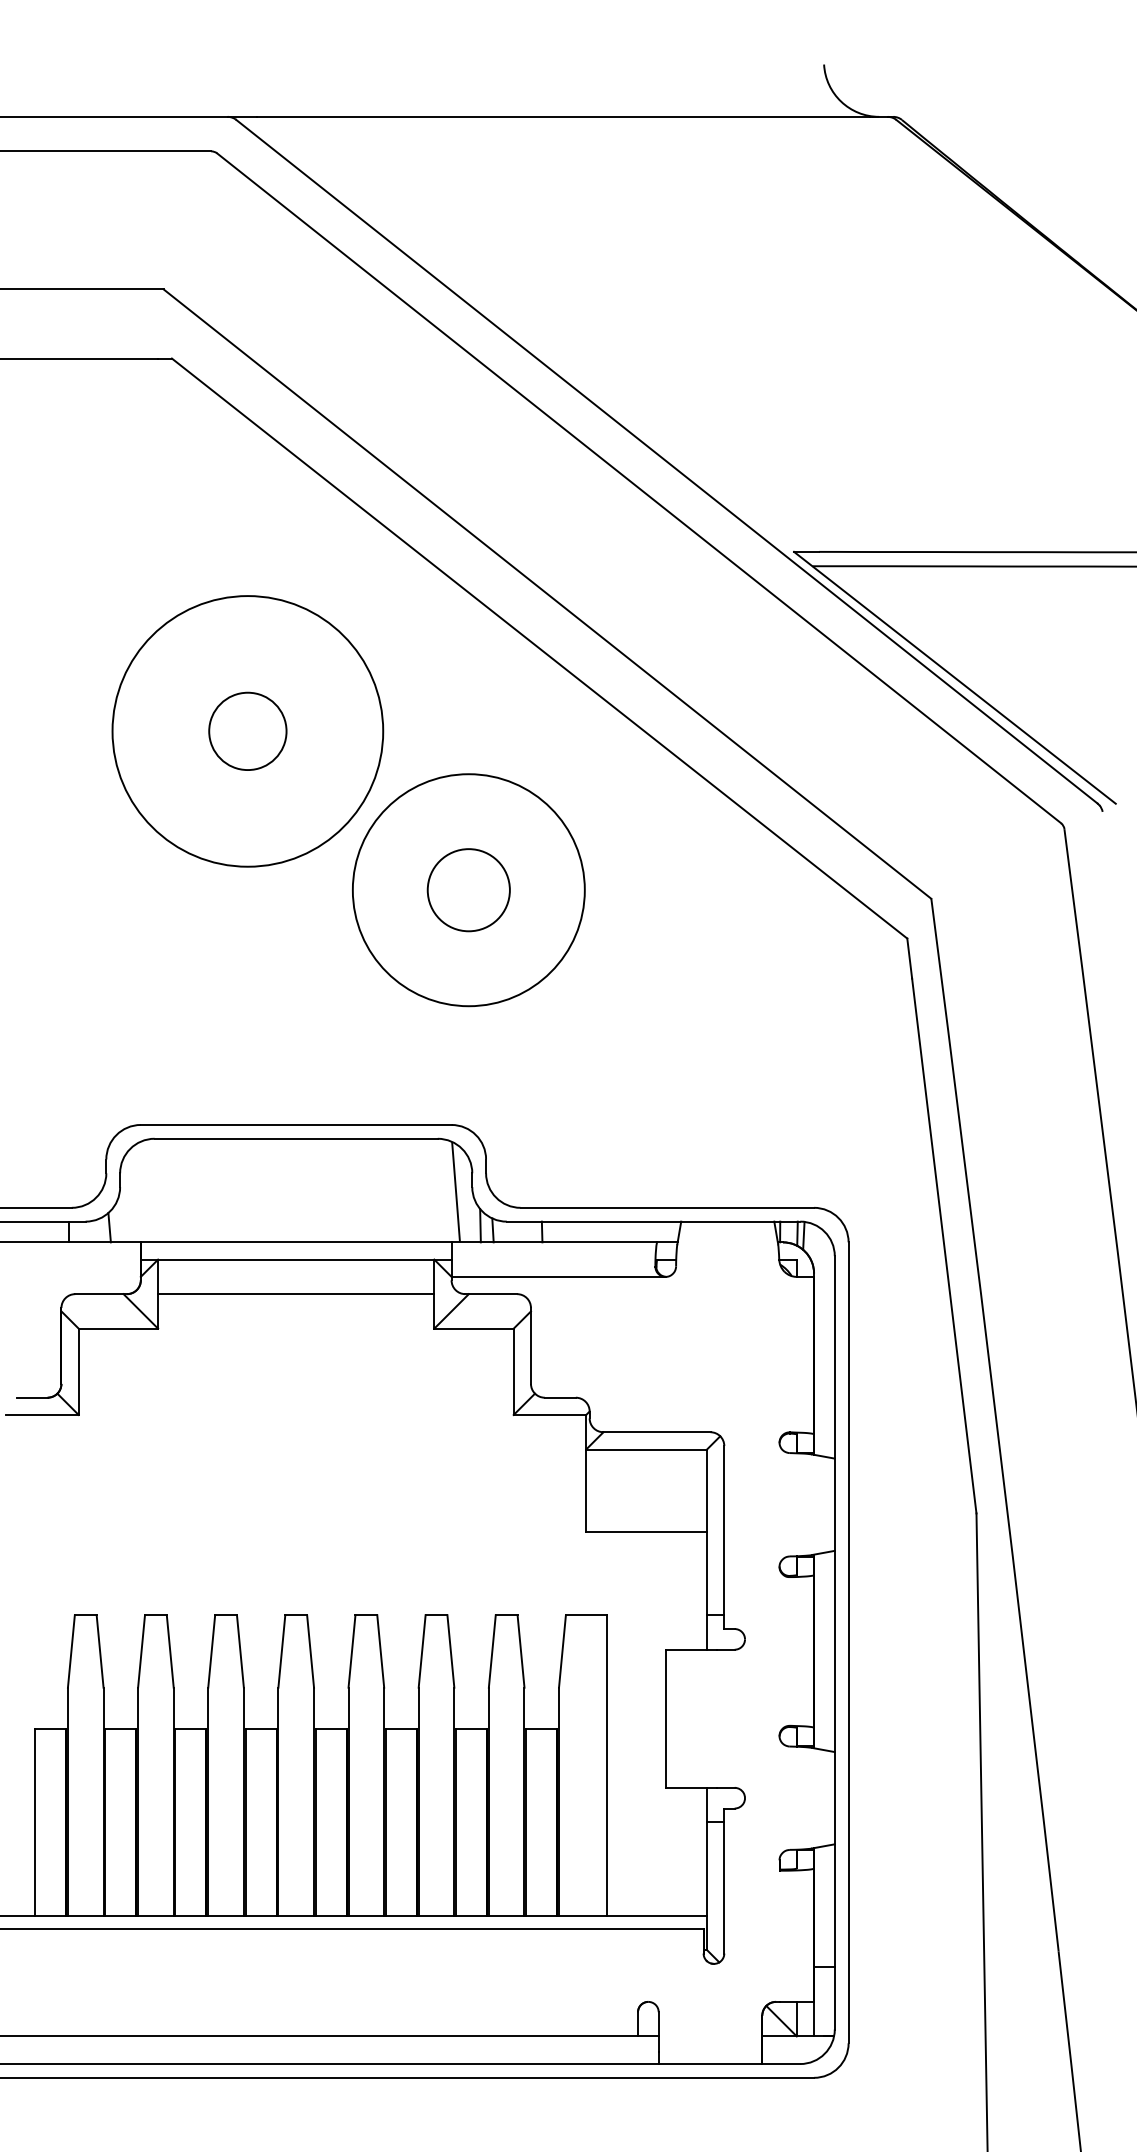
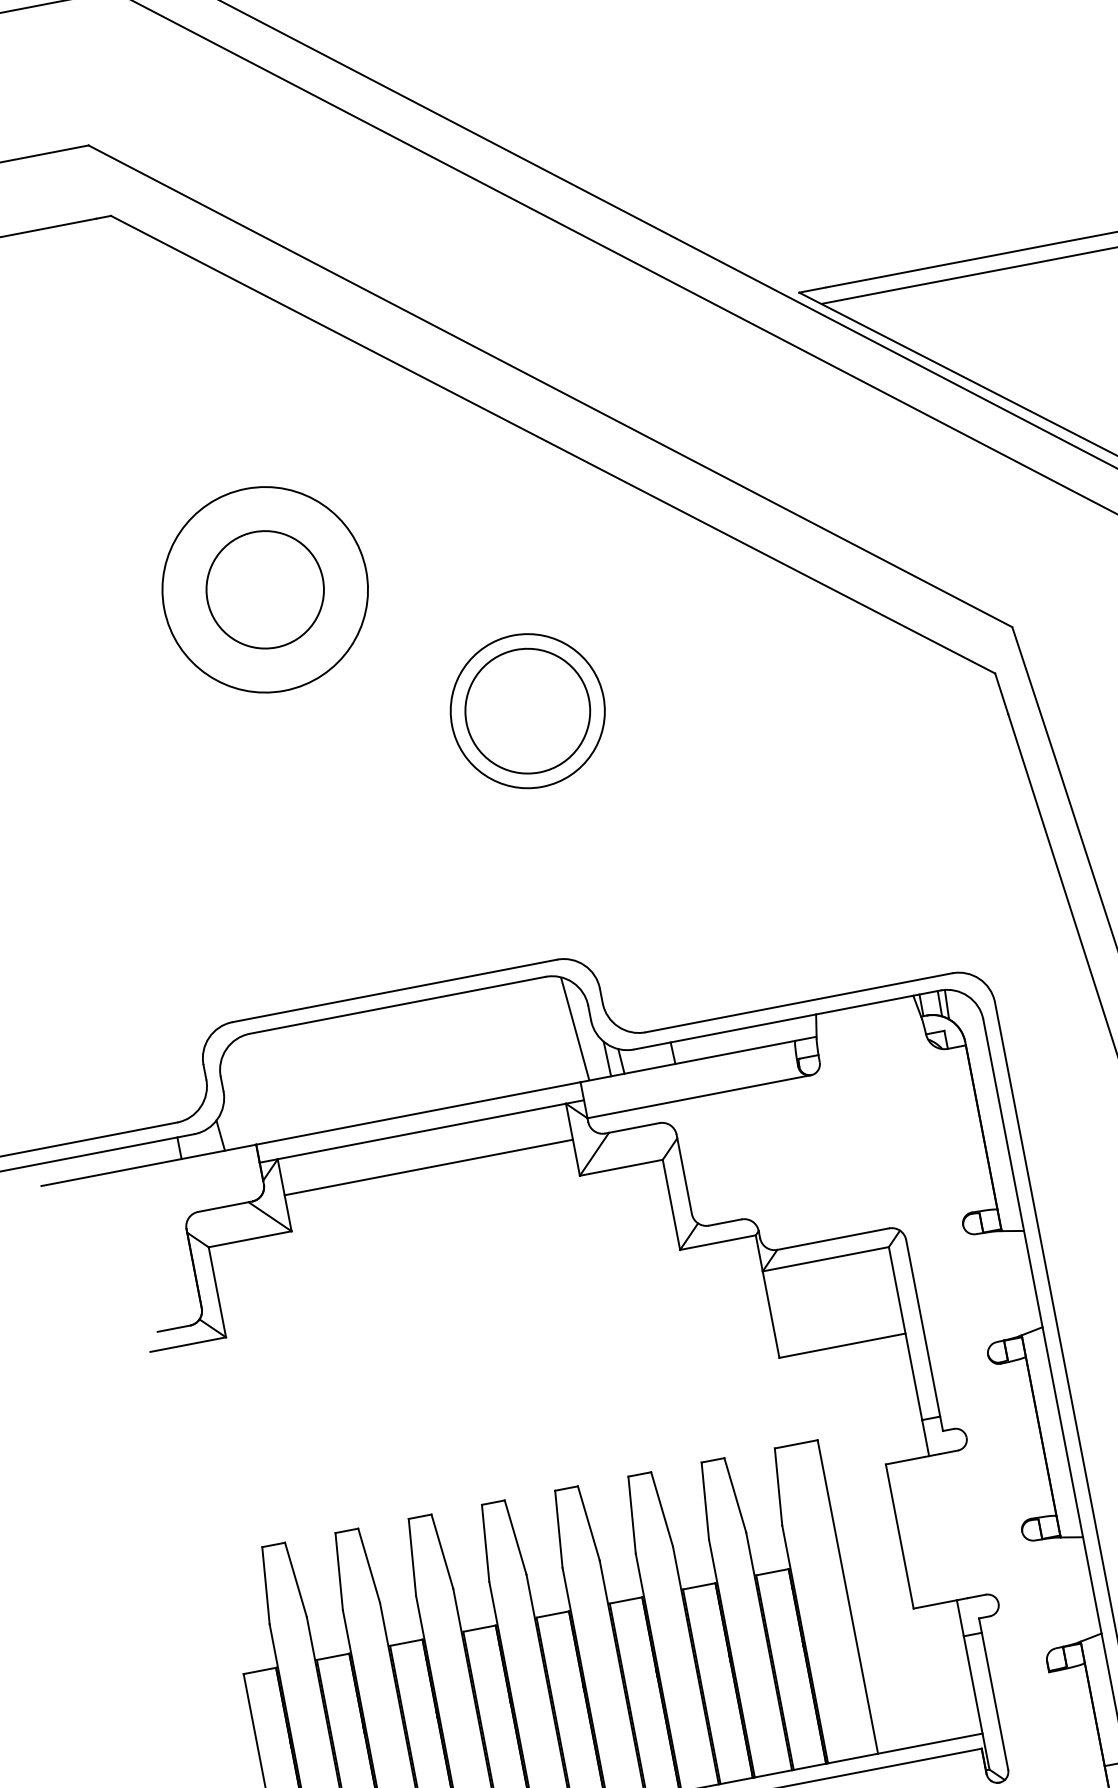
circle: (247, 731) -> (264, 590), size x0.71
circle: (247, 731) -> (264, 590), size x1.43
circle: (468, 889) -> (527, 710), size x0.62
circle: (468, 889) -> (527, 710), size x1.43

